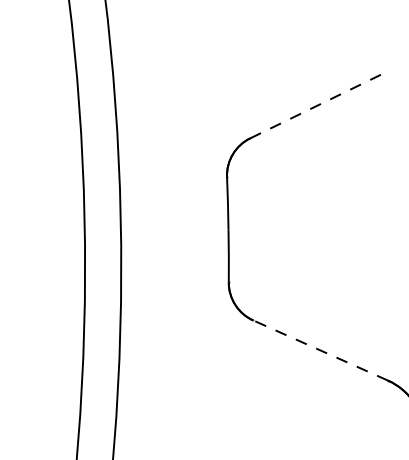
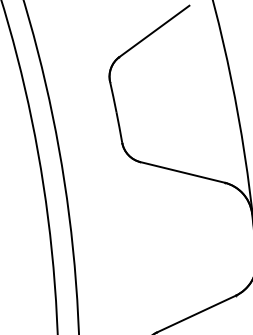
line: (316, 106) -> (154, 31), dashed -> solid
line: (320, 350) -> (182, 172), dashed -> solid

